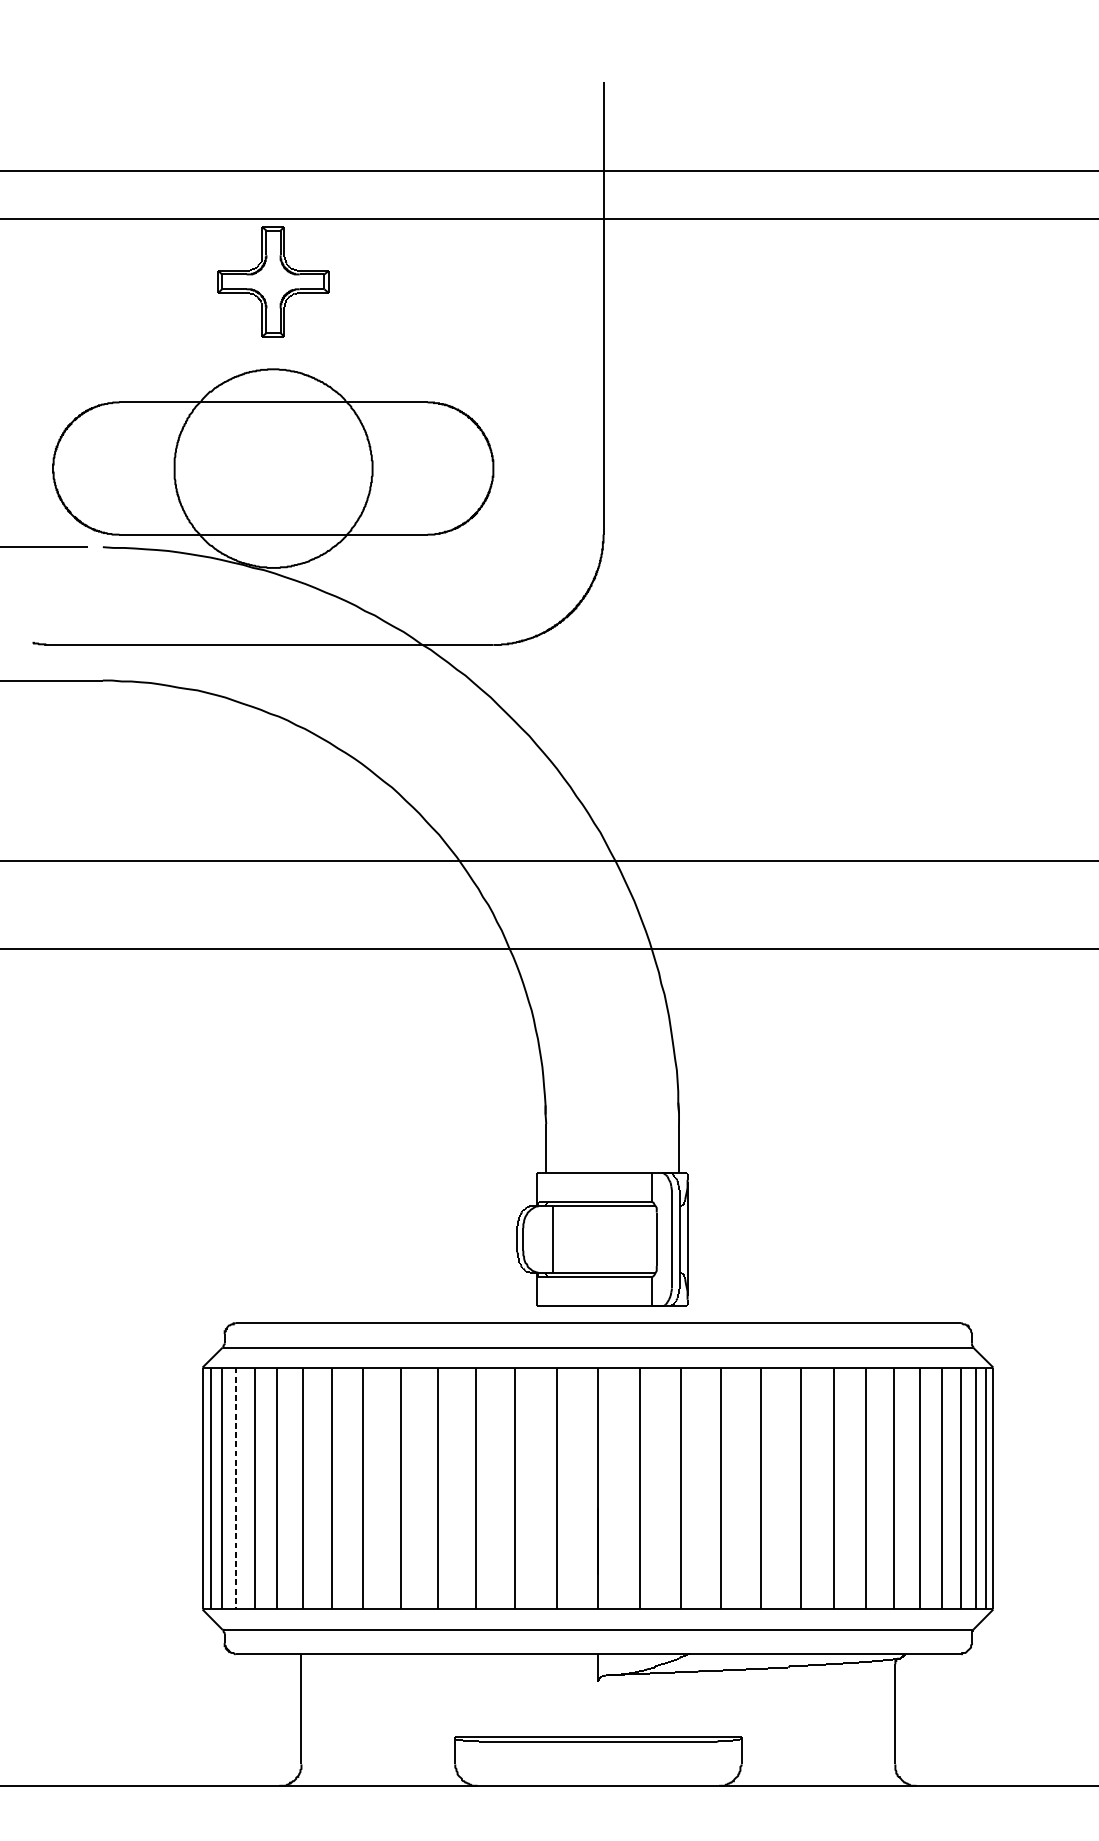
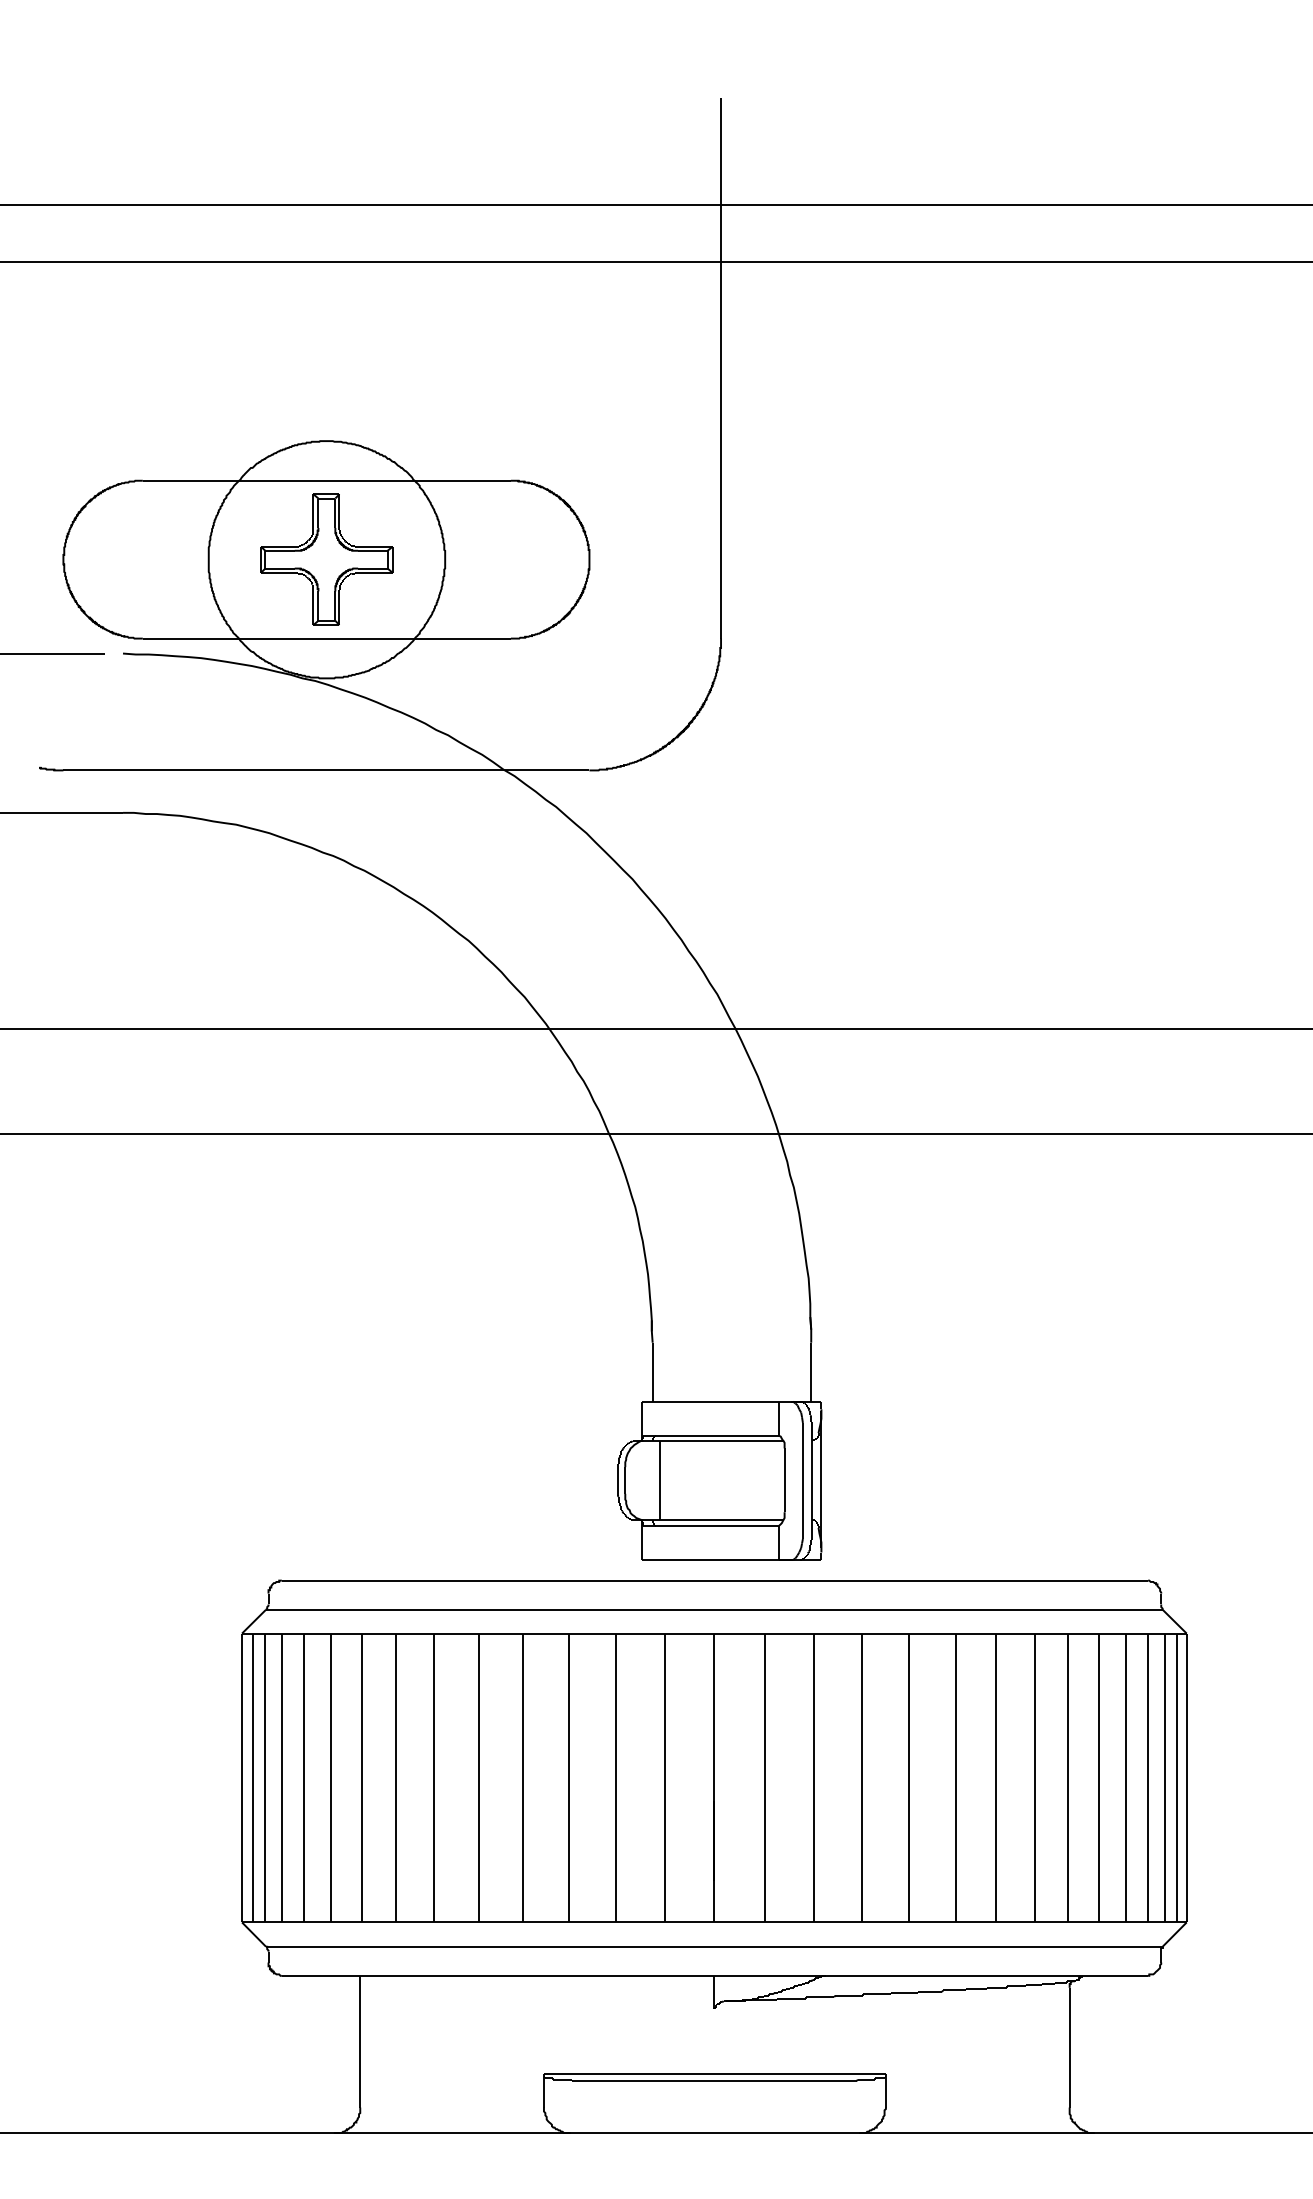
part: (273, 281) -> (326, 559), moved
line: (235, 1488) -> (281, 1778), dashed -> solid

